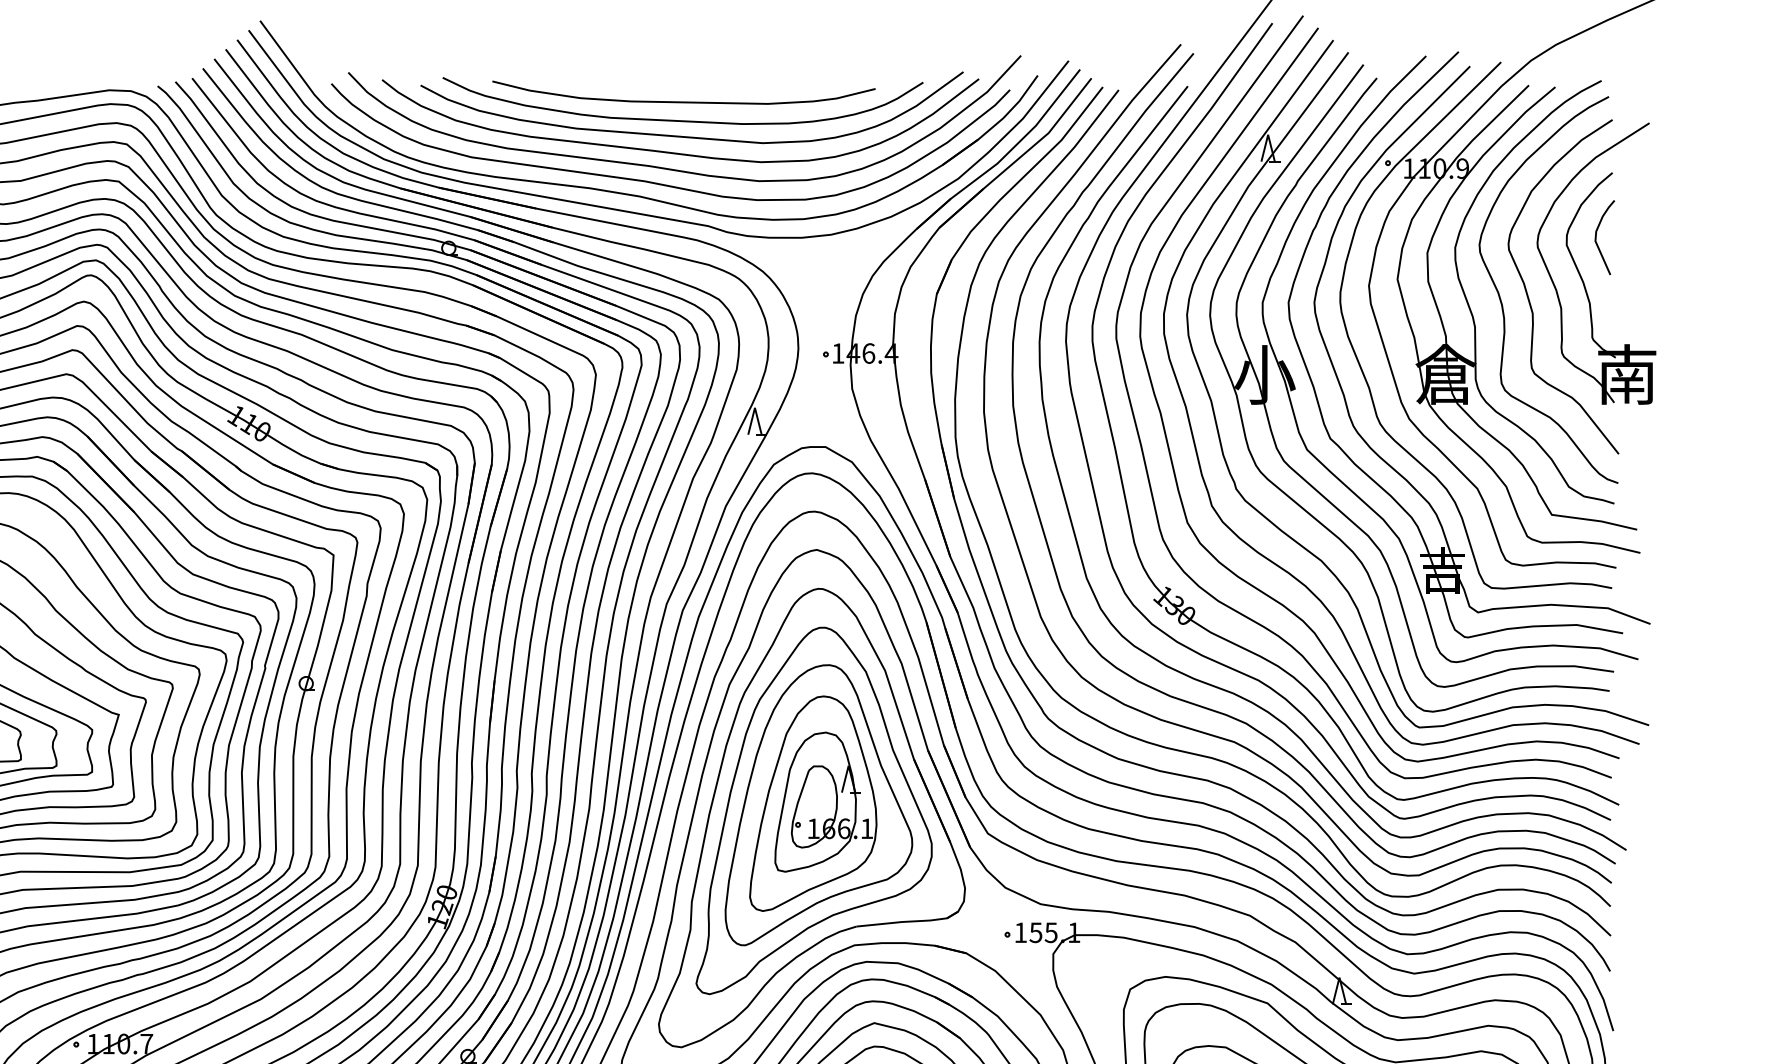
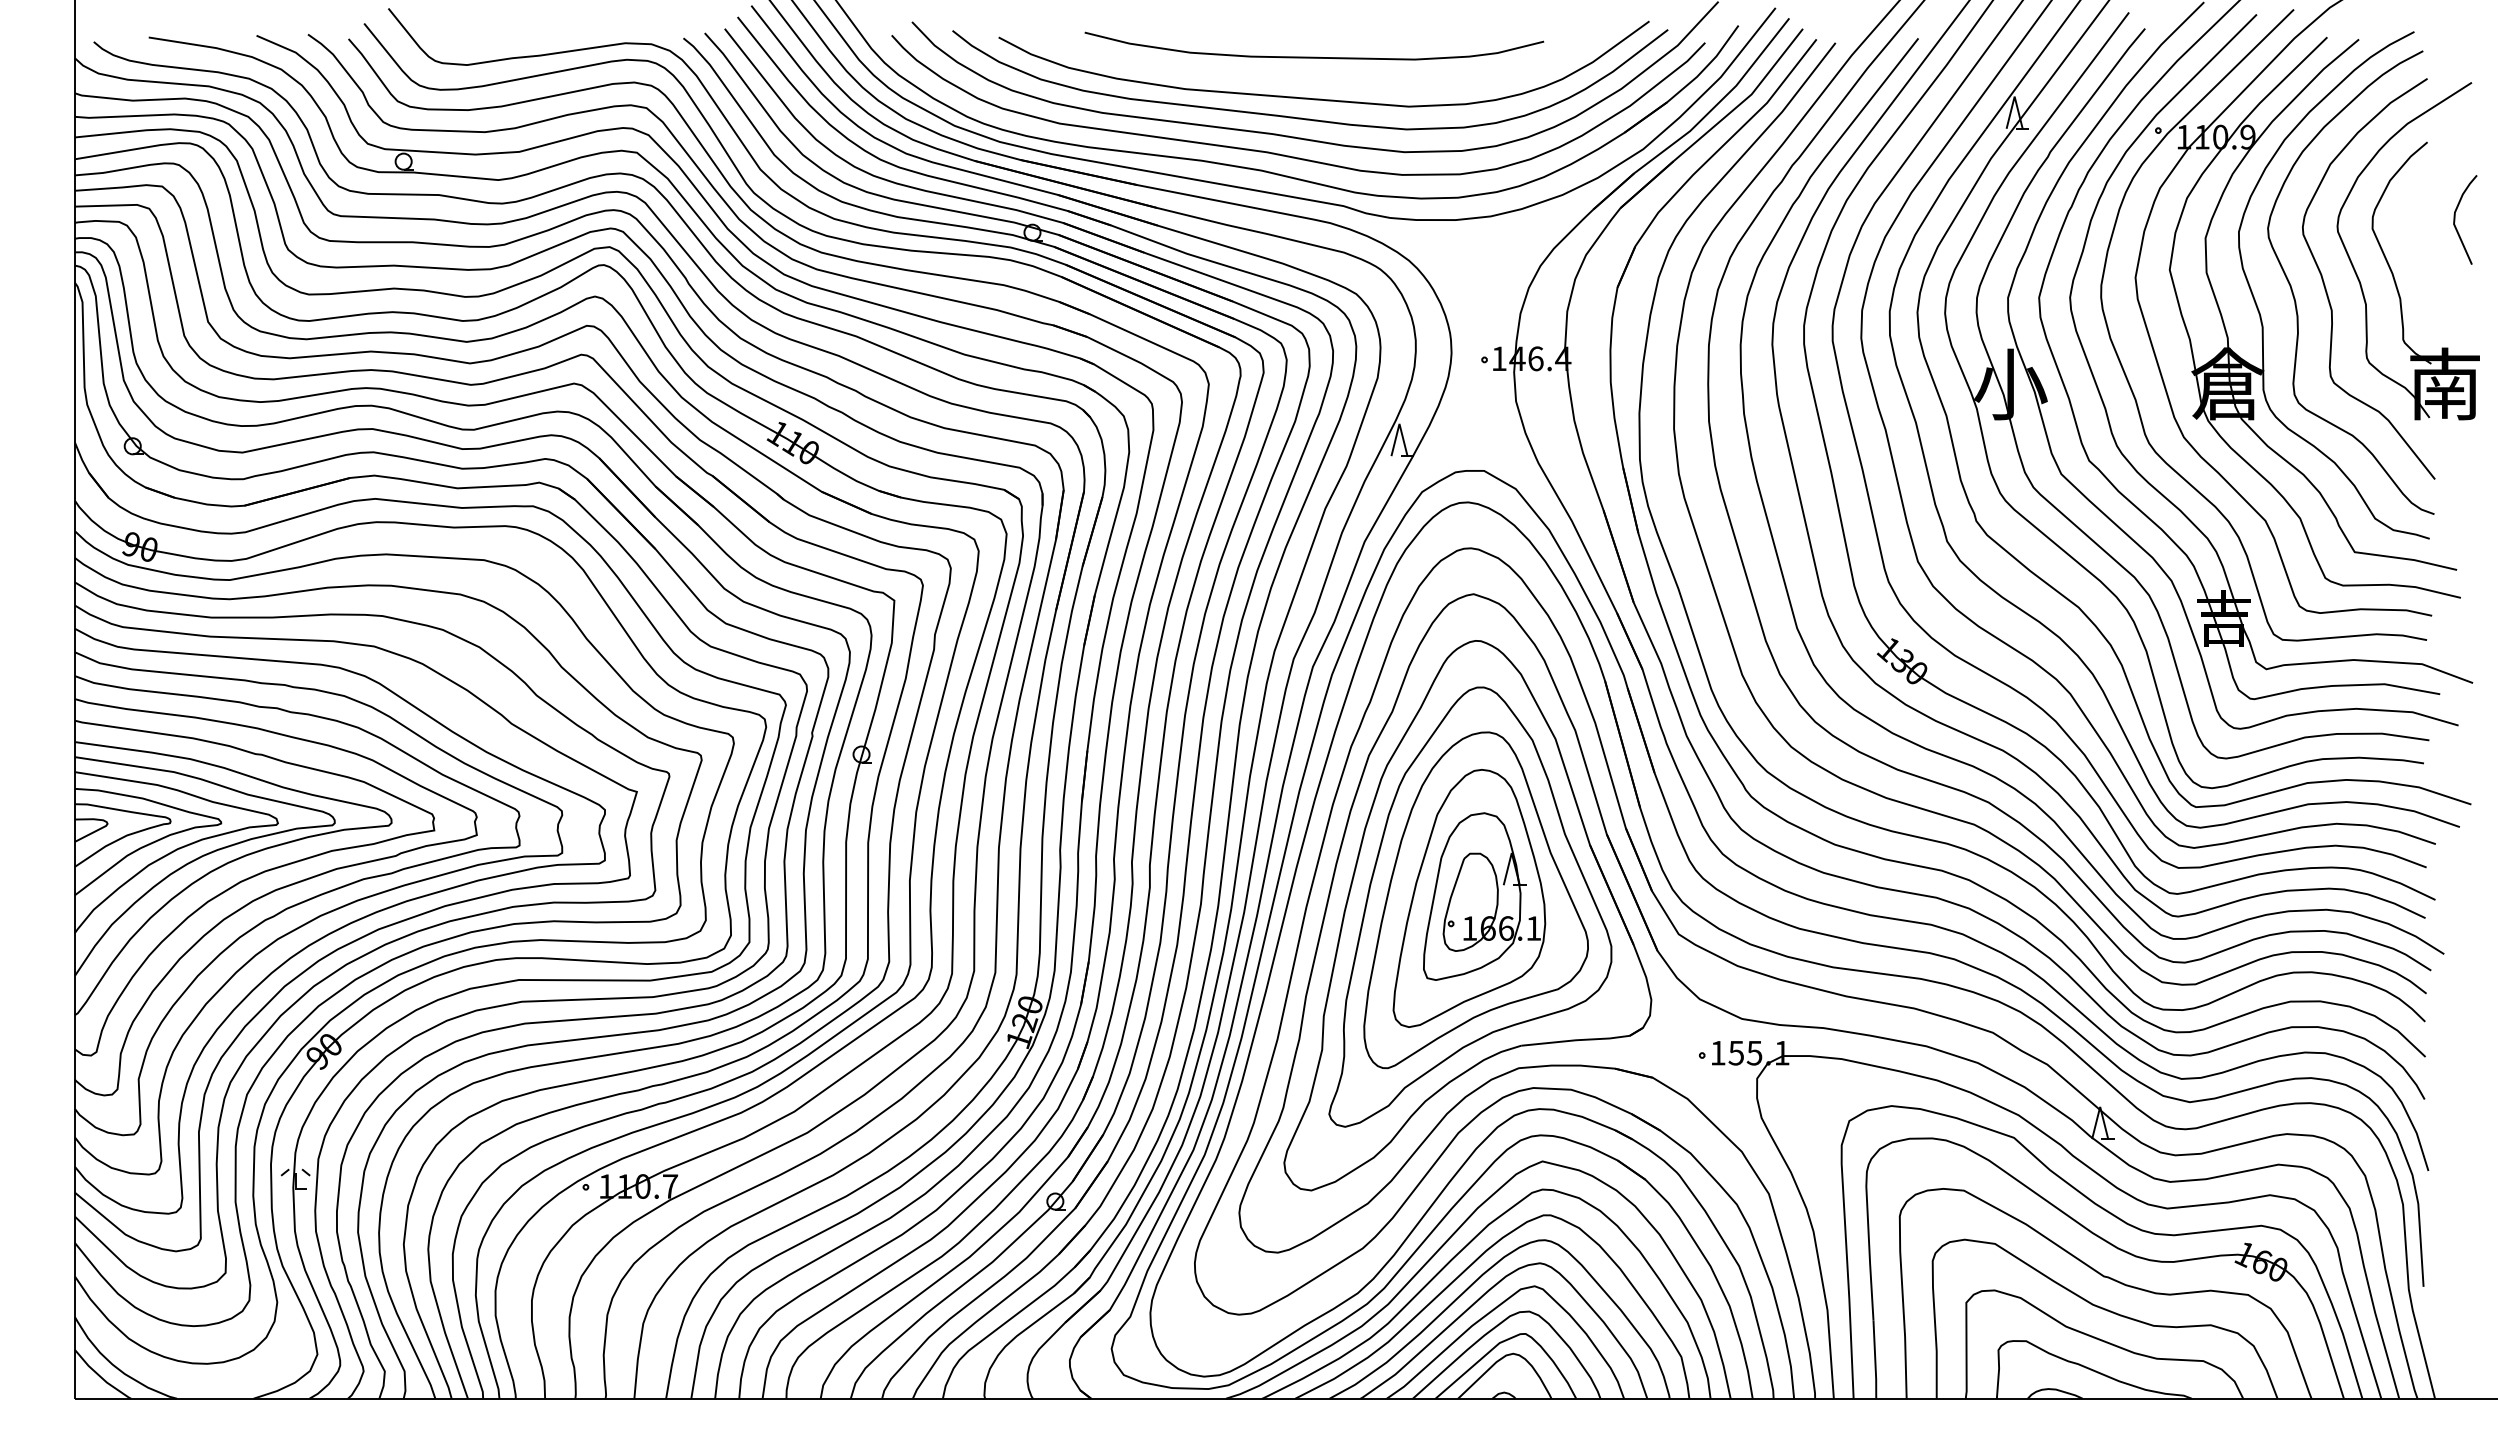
curve: (683, 120) -> (1313, 79), removed
curve: (1596, 237) -> (2455, 219), moved

